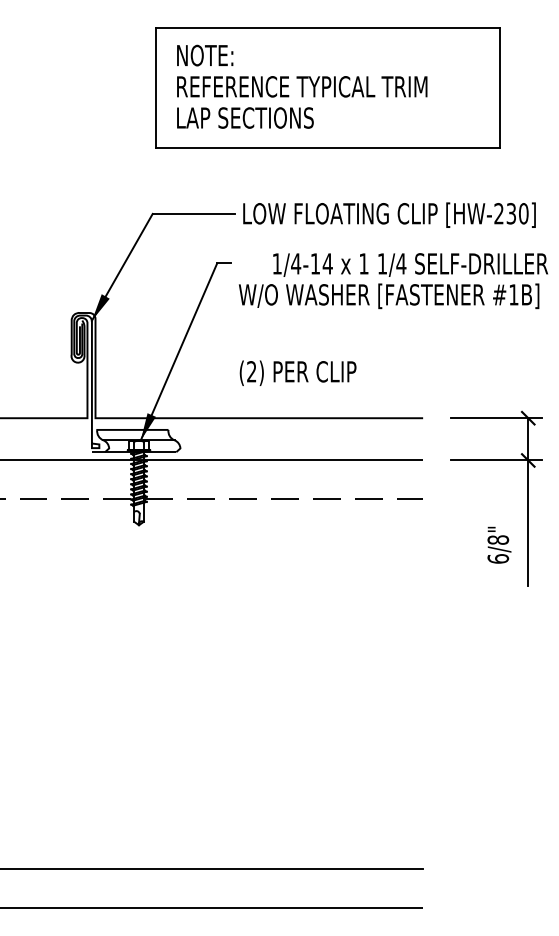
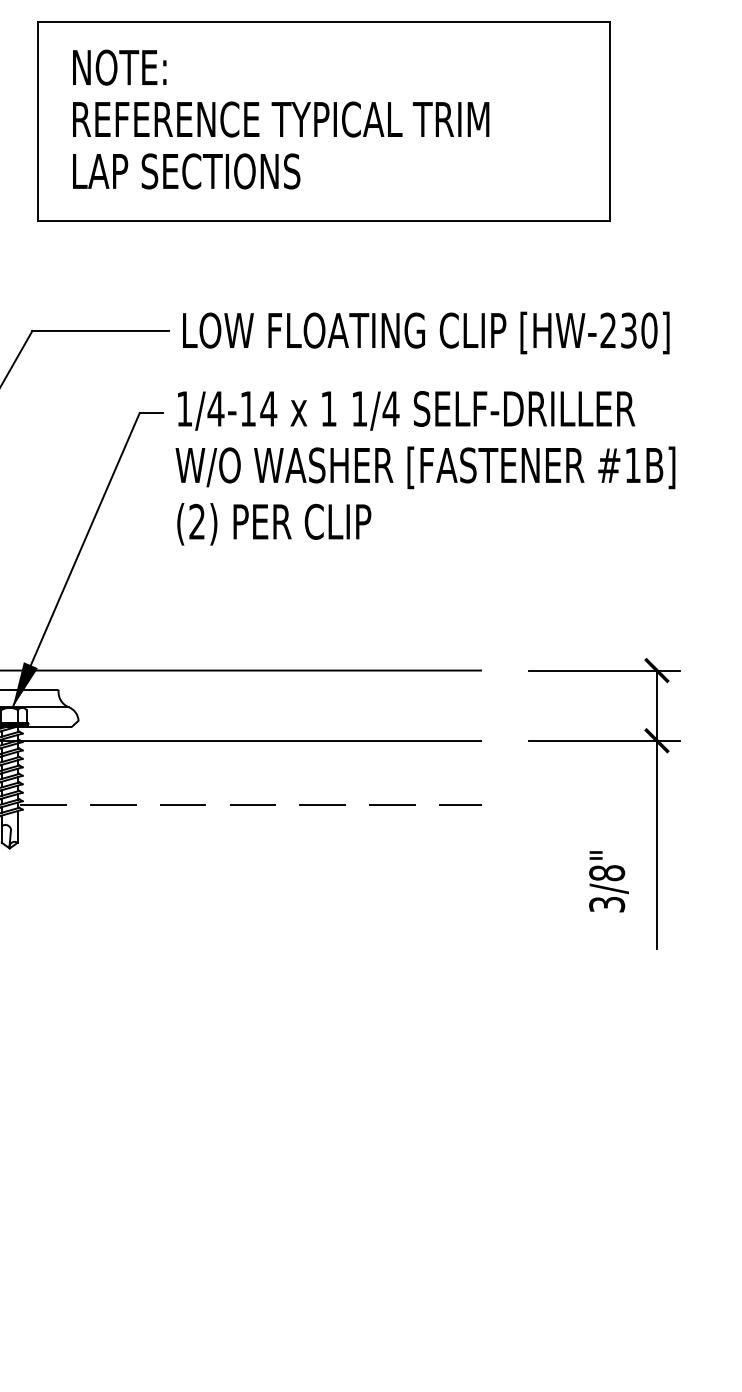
text: (410, 264) -> (406, 409), moved
text: (297, 372) -> (273, 523), moved
text: (498, 558) -> (607, 903), 6/8" -> 3/8"

